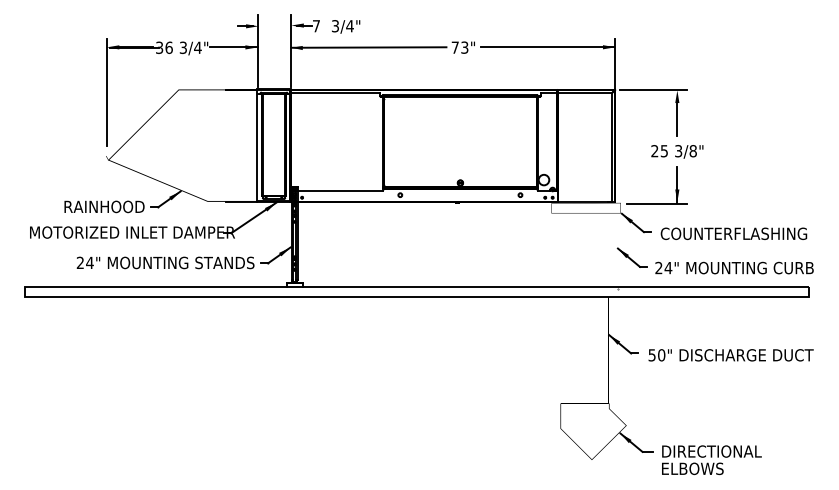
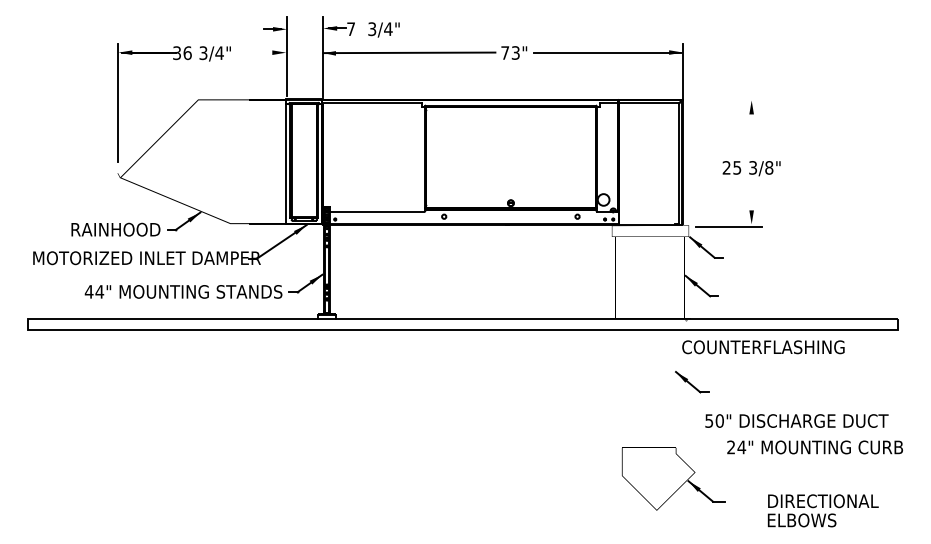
line: (233, 47) -> (259, 52), removed
line: (652, 89) -> (724, 99), removed
line: (677, 119) -> (751, 132), removed
line: (677, 184) -> (751, 204), removed
text: (733, 233) -> (762, 346), moved
text: (80, 262) -> (89, 291), 24" -> 44"
text: (734, 267) -> (815, 446), moved
text: (730, 355) -> (796, 421), moved
text: (711, 460) -> (822, 511), moved

